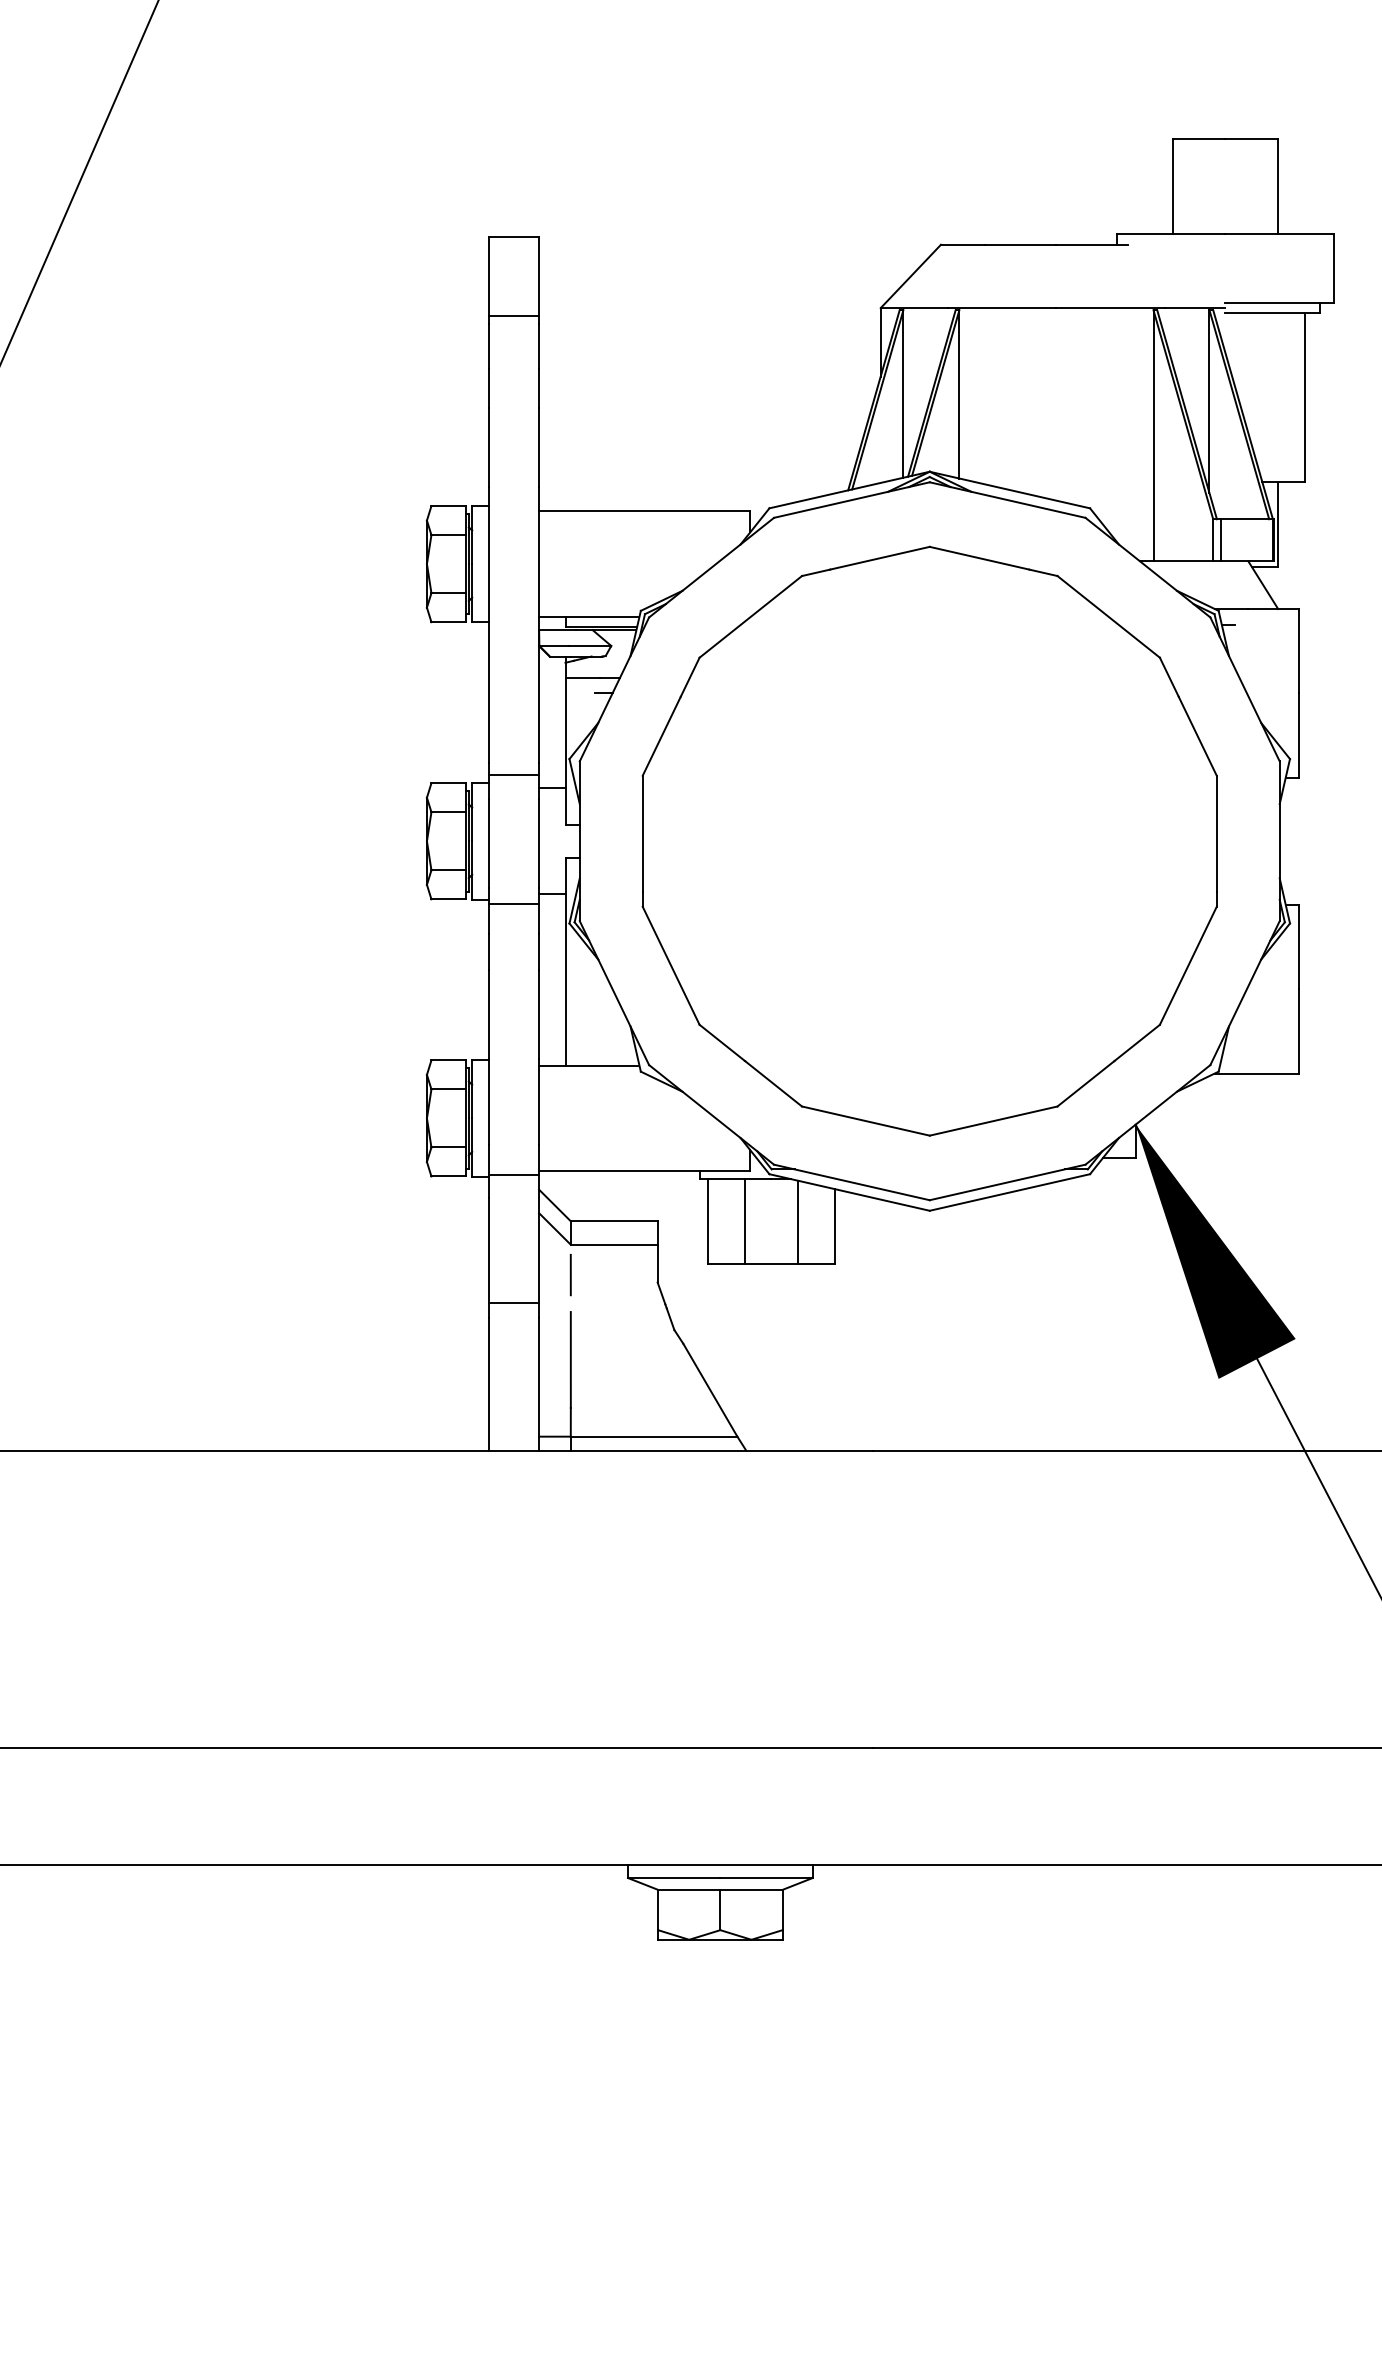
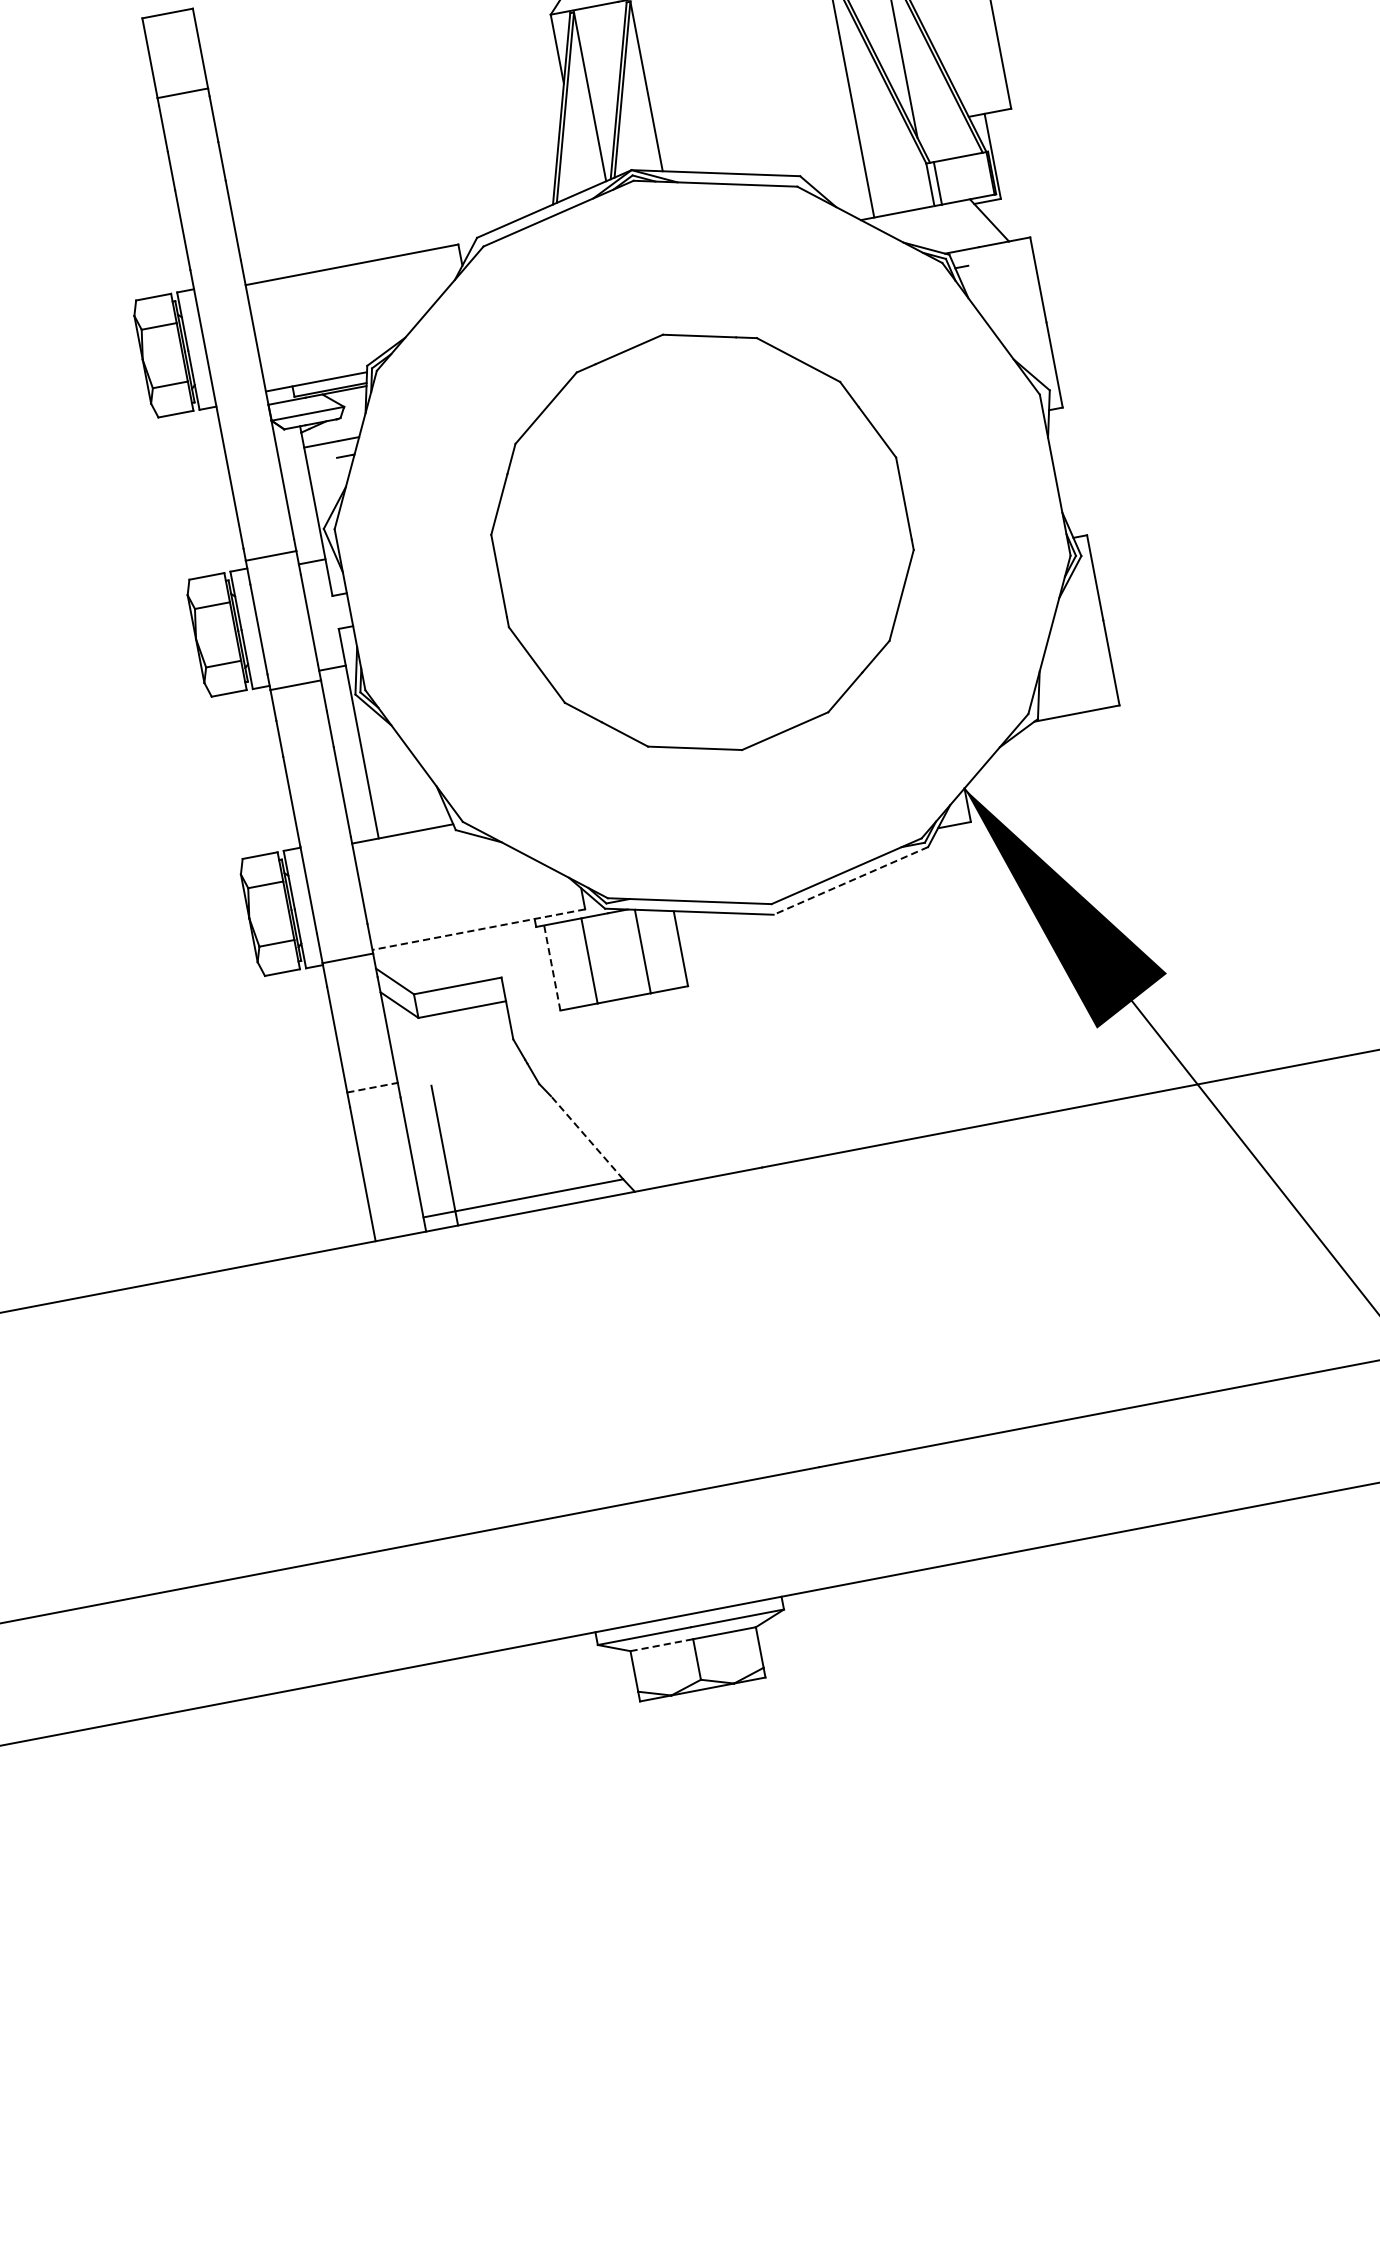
part: (929, 840) -> (702, 541), size x0.7
line: (644, 1171) -> (478, 930), solid -> dashed
line: (1009, 1192) -> (850, 881), solid -> dashed
line: (708, 1220) -> (552, 967), solid -> dashed
line: (570, 1274) -> (423, 1047), removed
line: (514, 1303) -> (373, 1087), solid -> dashed
line: (710, 1390) -> (587, 1137), solid -> dashed
line: (689, 1889) -> (662, 1644), solid -> dashed

